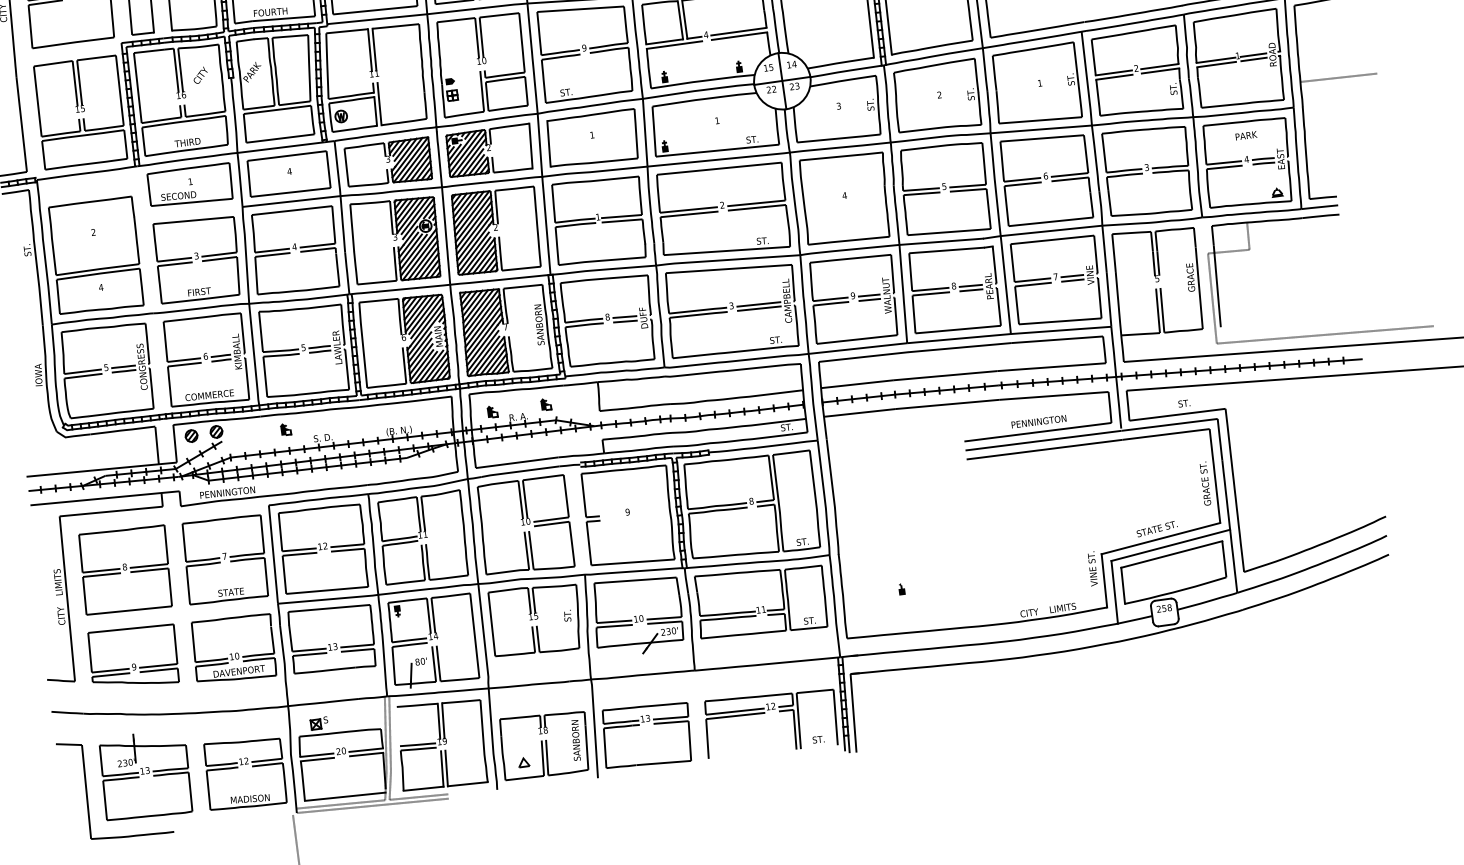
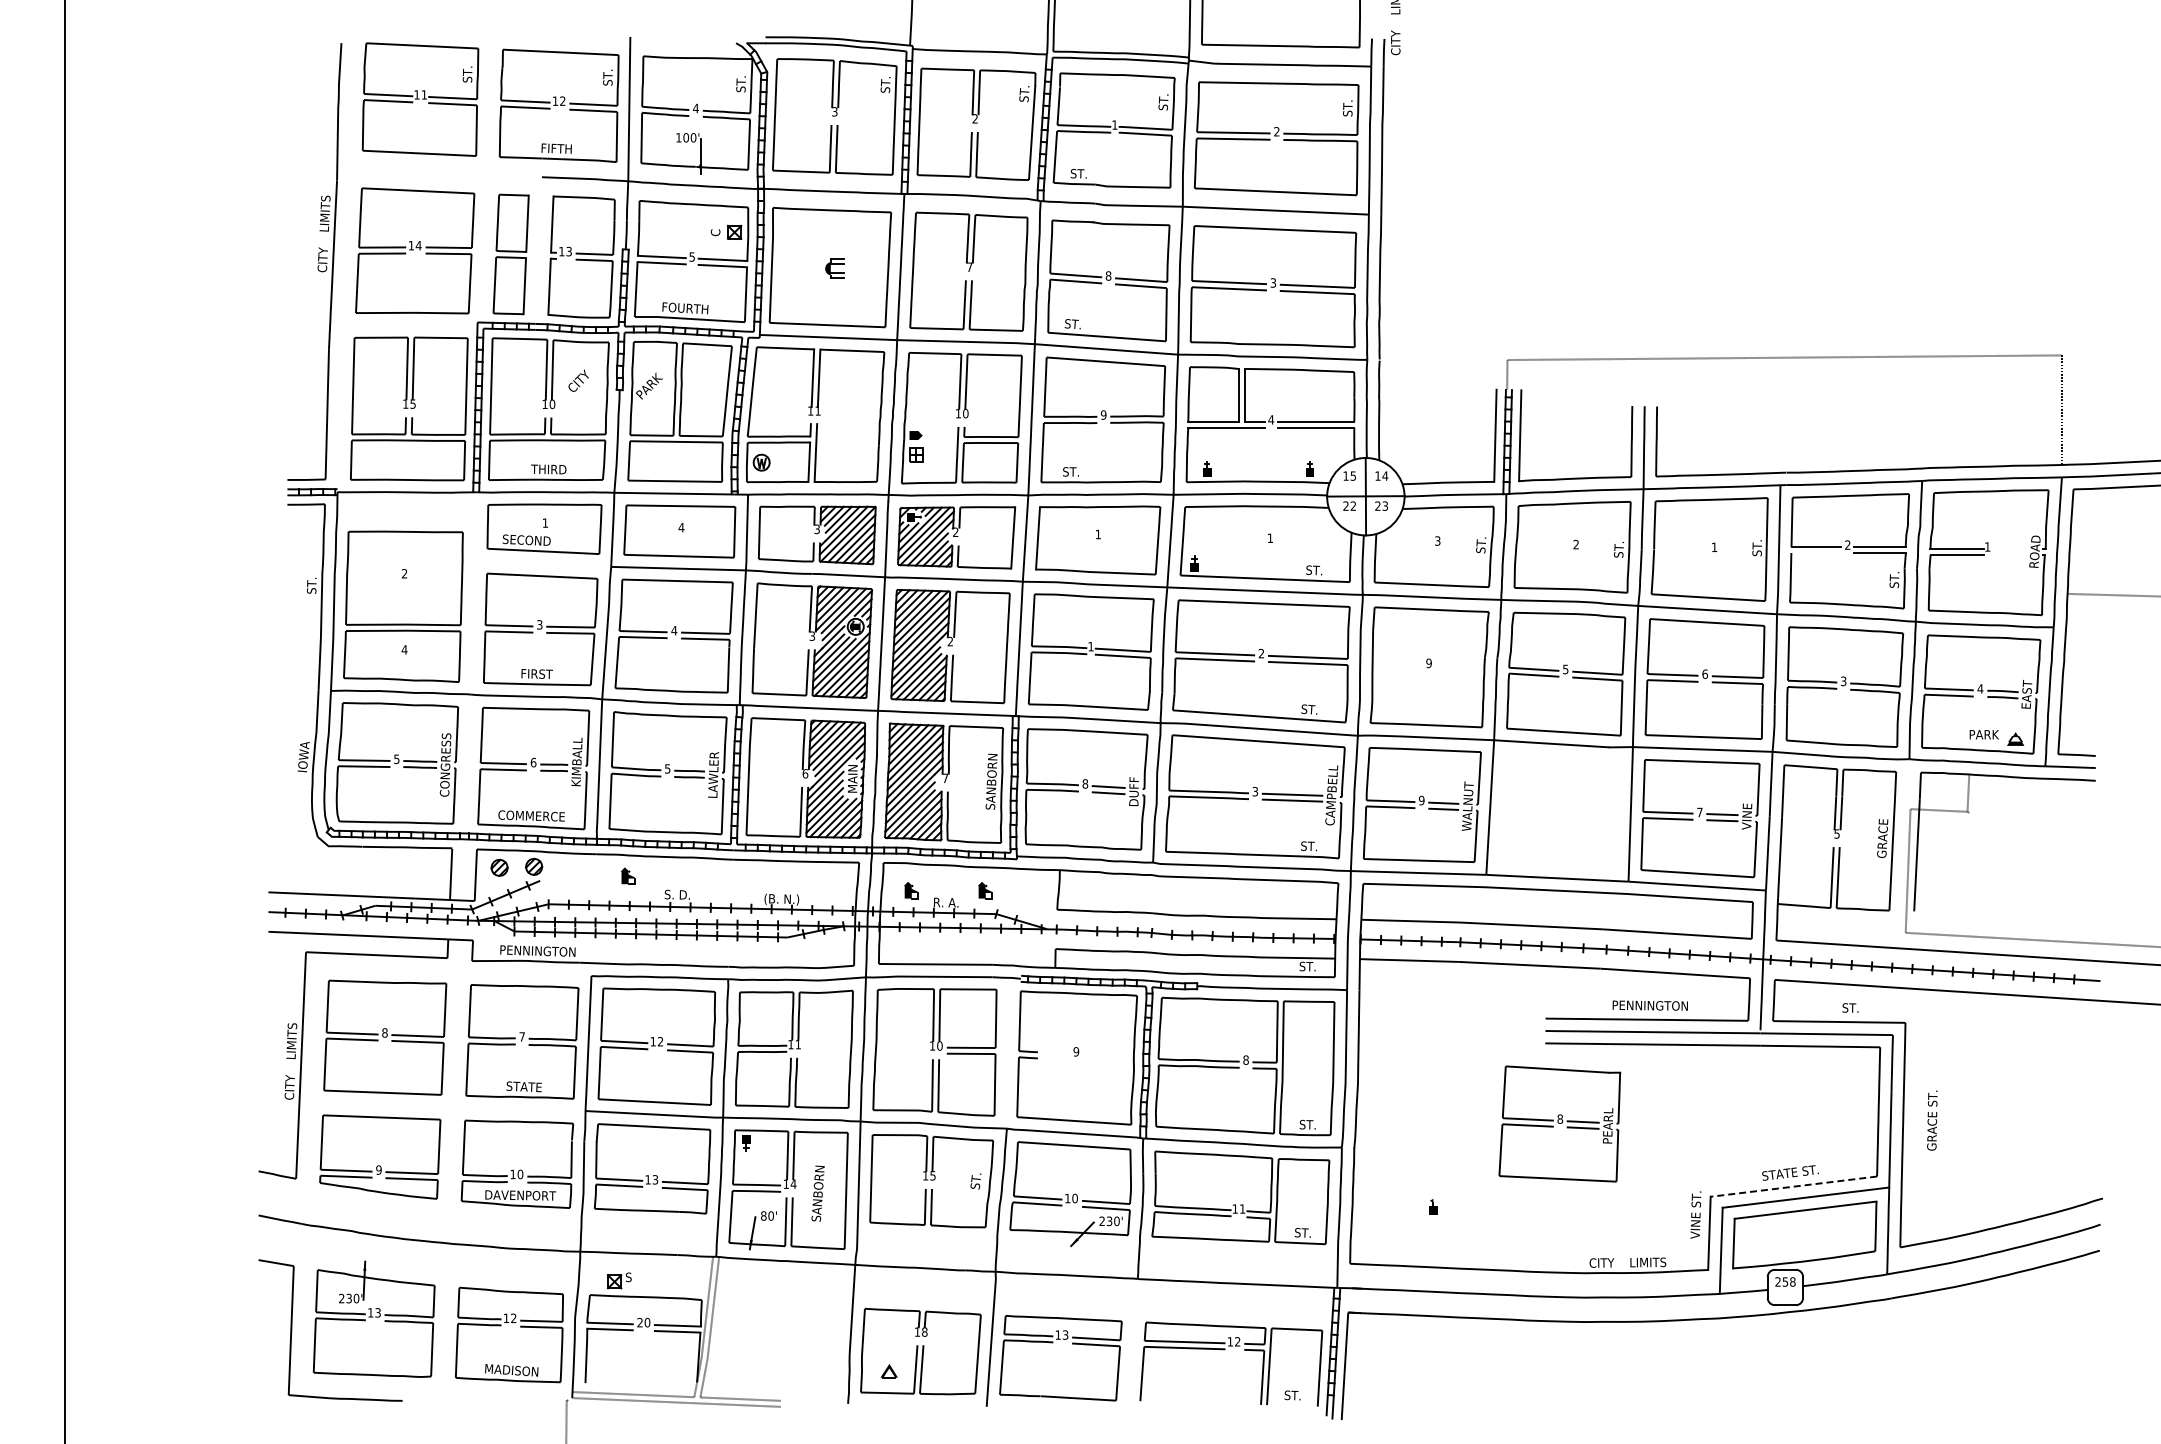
line: (1253, 54) -> (2008, 548), removed
line: (1253, 59) -> (2008, 554), removed
line: (1114, 77) -> (1816, 553), removed
text: (183, 94) -> (552, 403), 16 -> 10
text: (1245, 135) -> (1983, 734), moved
text: (845, 195) -> (1429, 663), 4 -> 9
part: (953, 289) -> (1559, 1123), moved
text: (1205, 483) -> (1932, 1120), moved
line: (1160, 538) -> (1793, 1186), solid -> dashed
text: (575, 740) -> (817, 1193), moved
part: (441, 744) -> (781, 1332), removed
line: (344, 796) -> (640, 1384), removed

